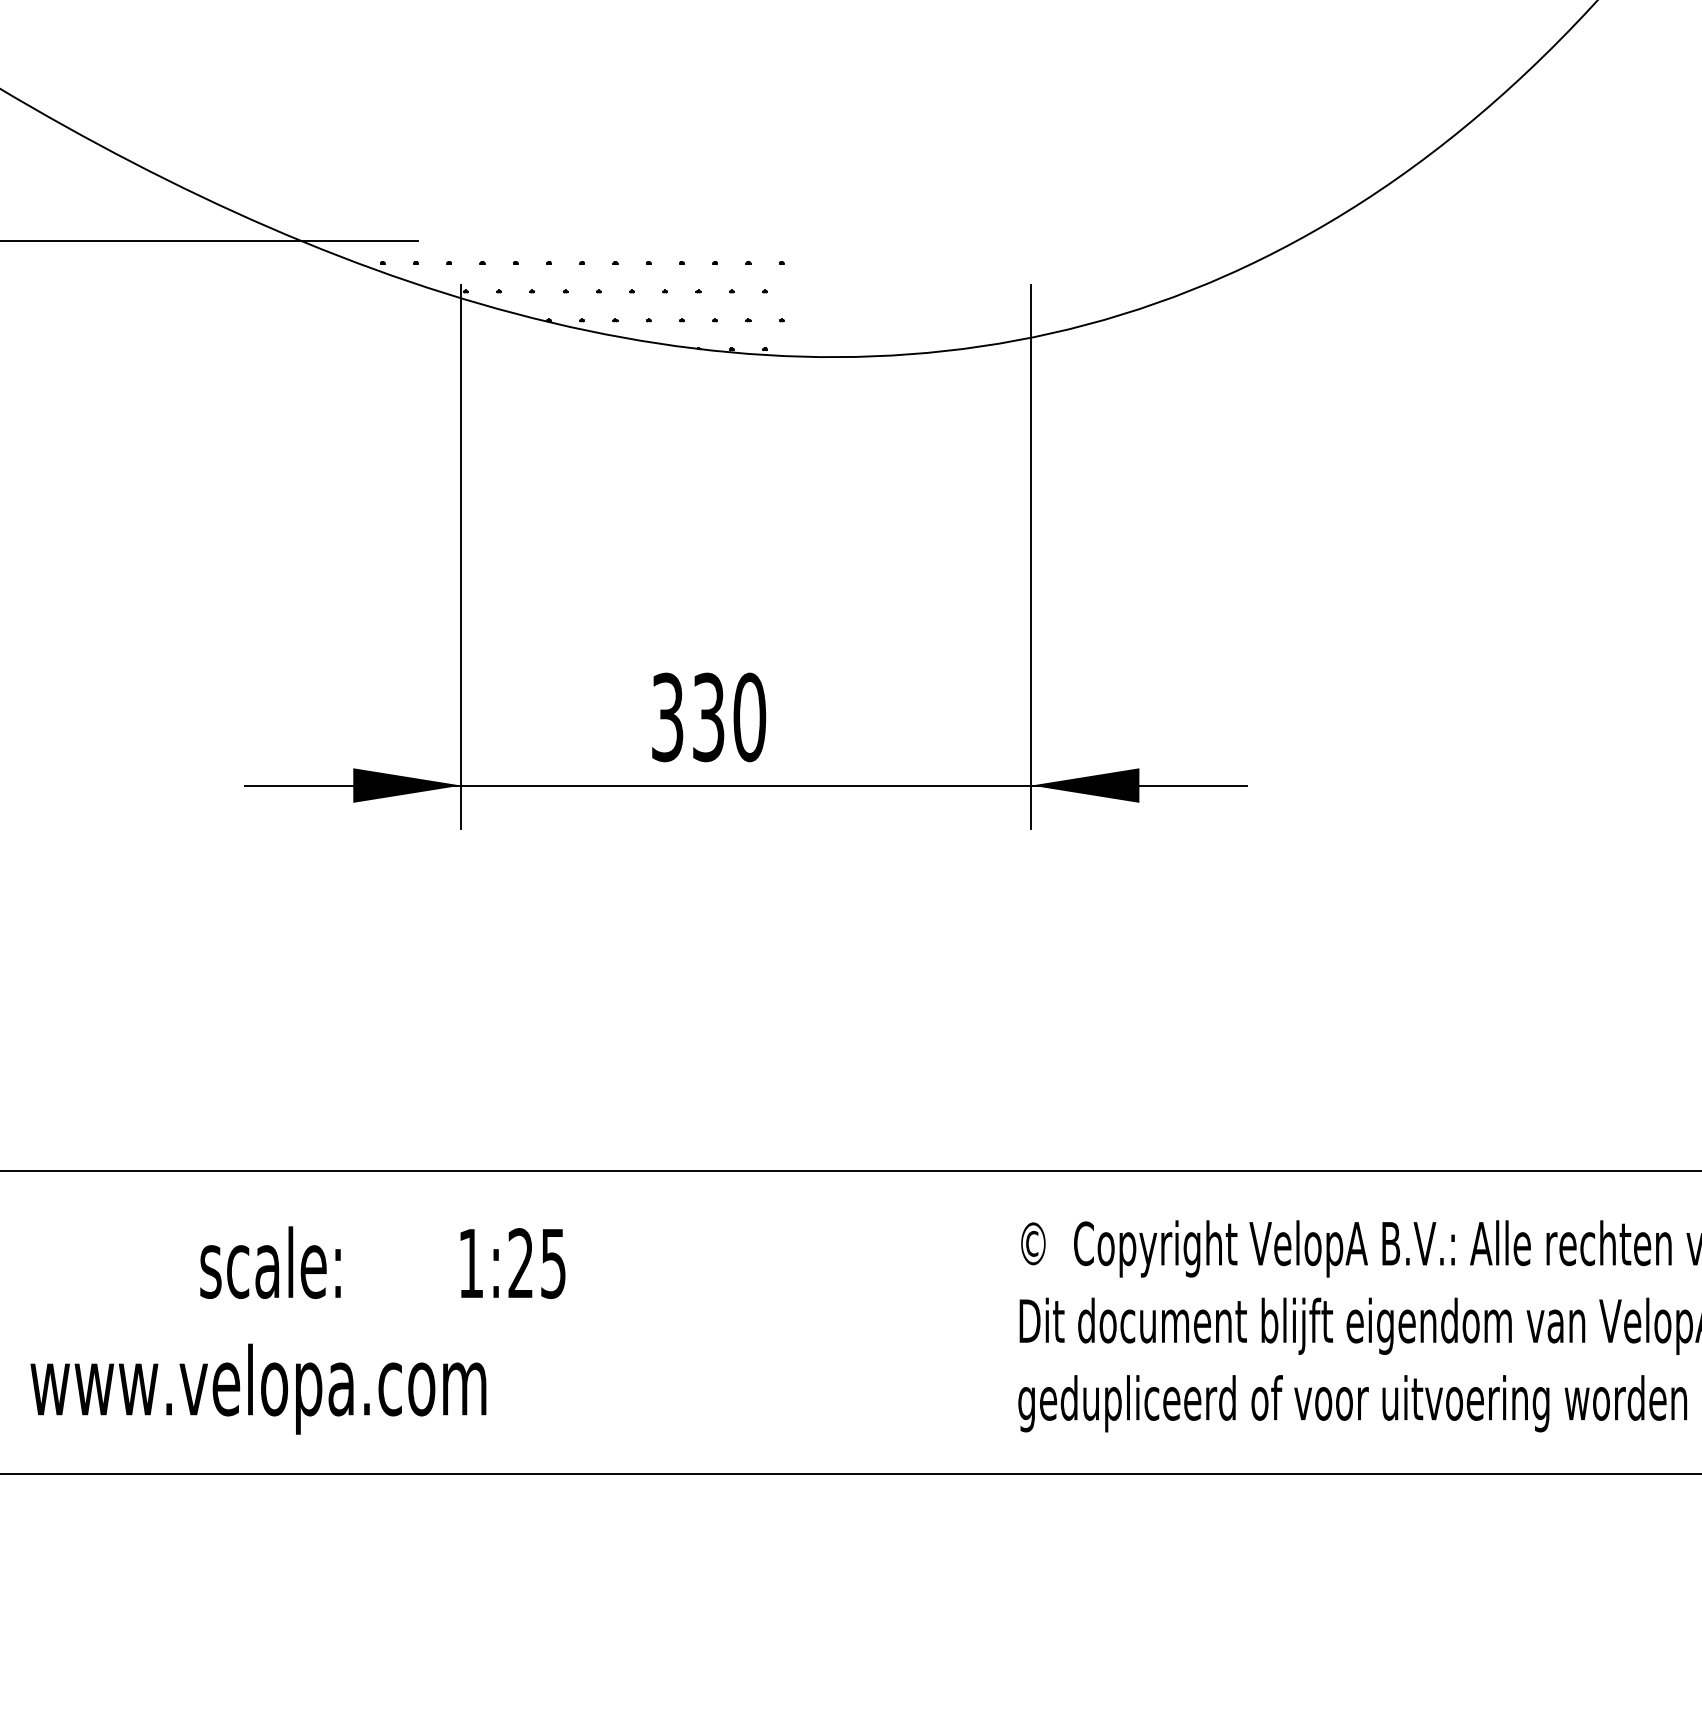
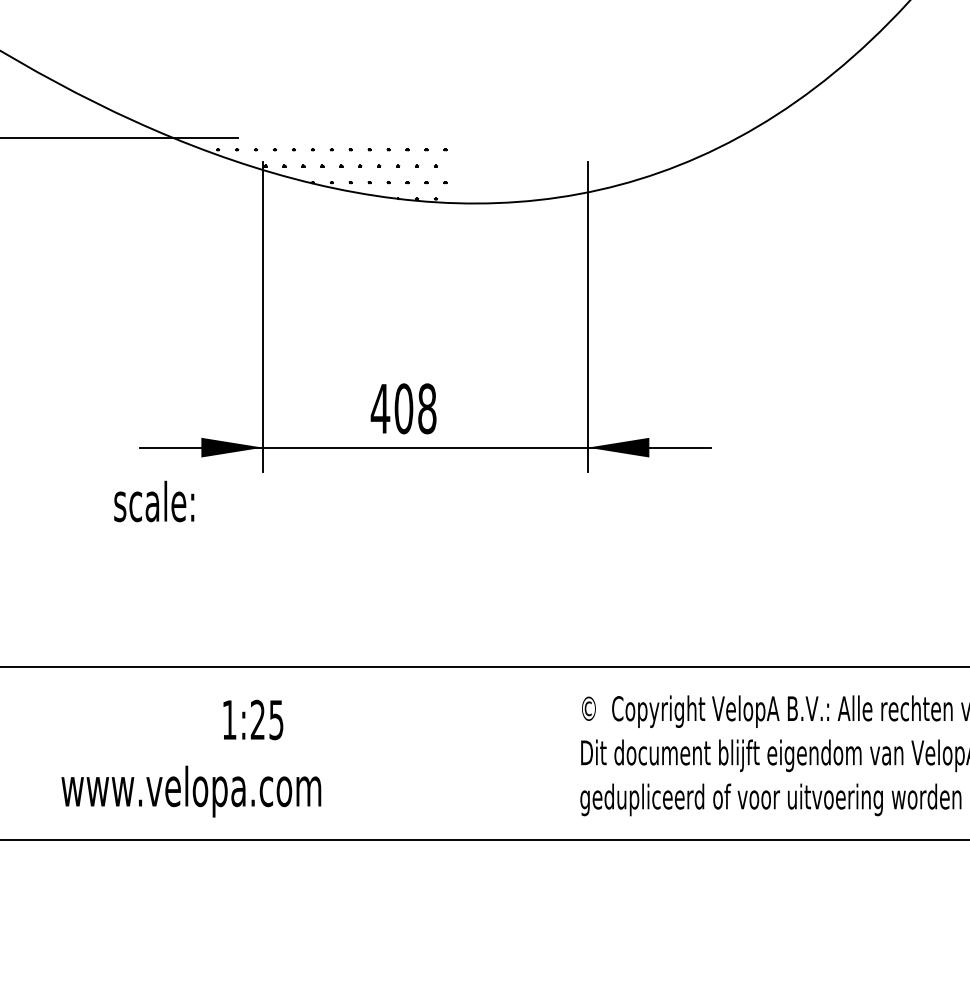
text: (707, 716) -> (403, 408), 330 -> 408
text: (271, 1262) -> (154, 501), moved
text: (513, 1262) -> (253, 719), moved
text: (258, 1388) -> (191, 791), moved

